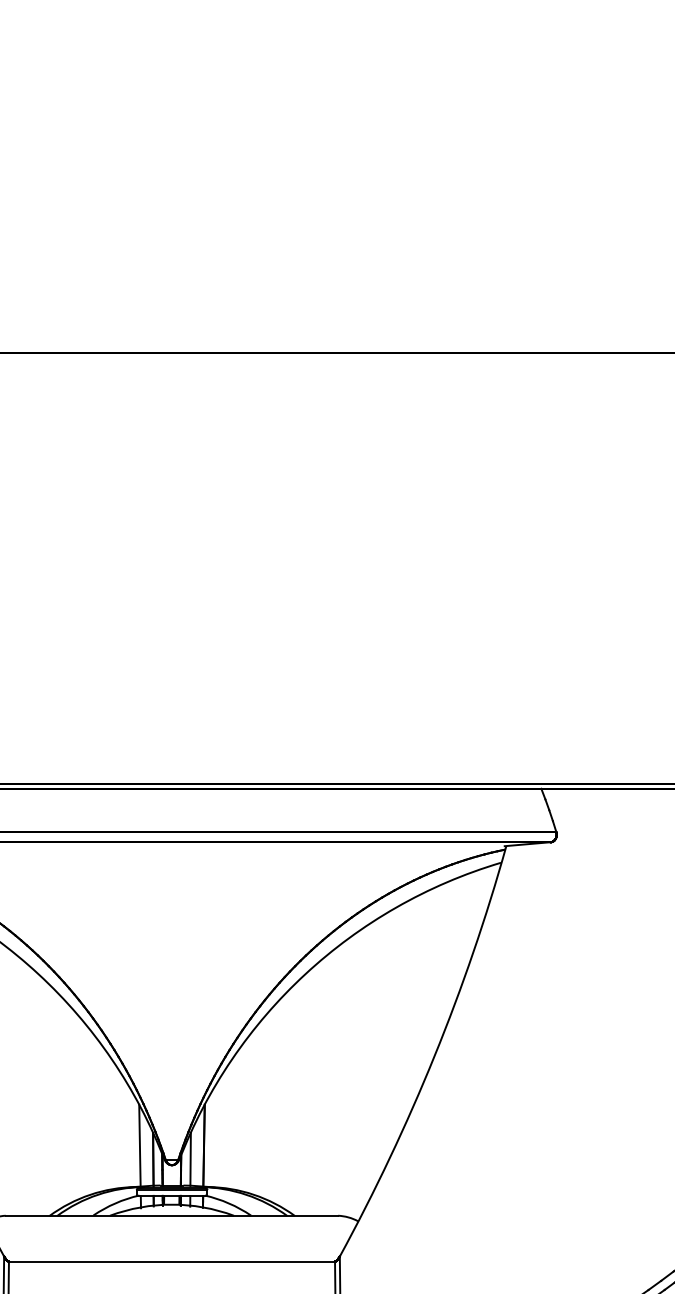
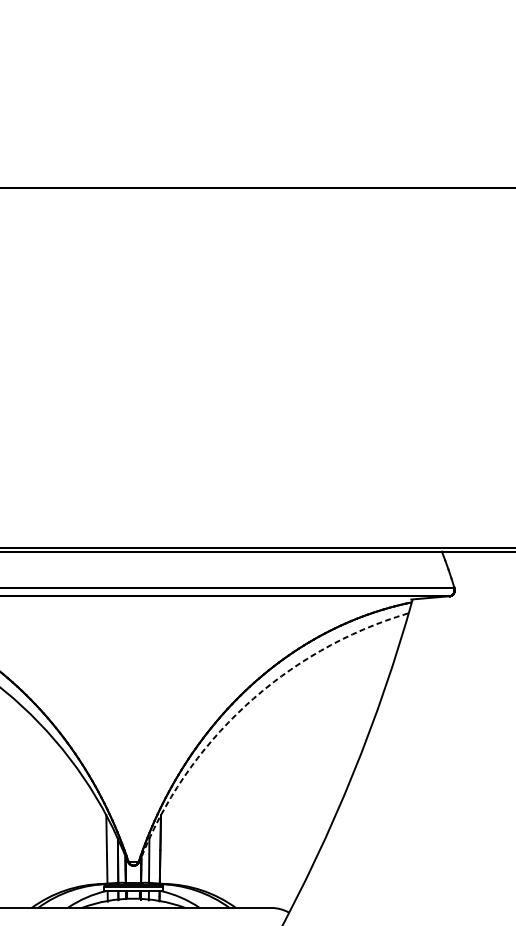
arc: (305, 974) -> (245, 706), solid -> dashed

